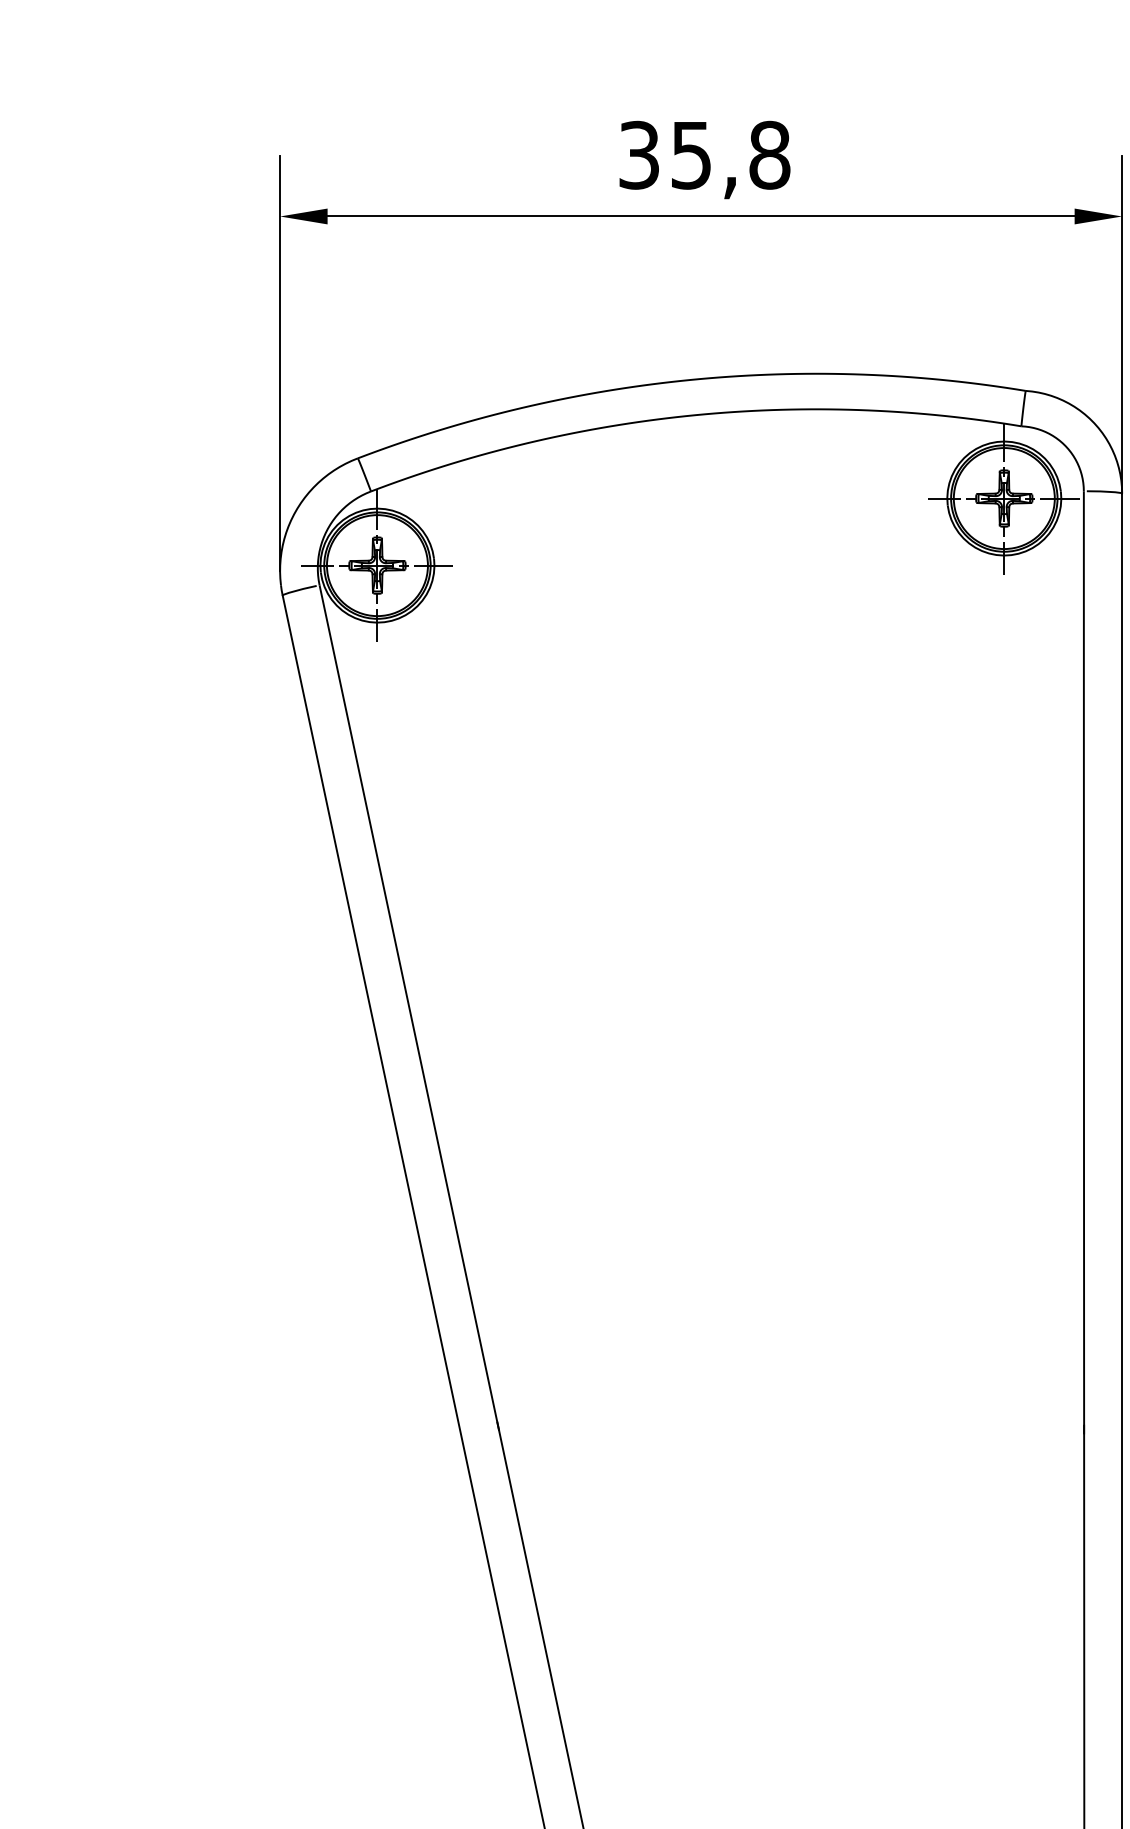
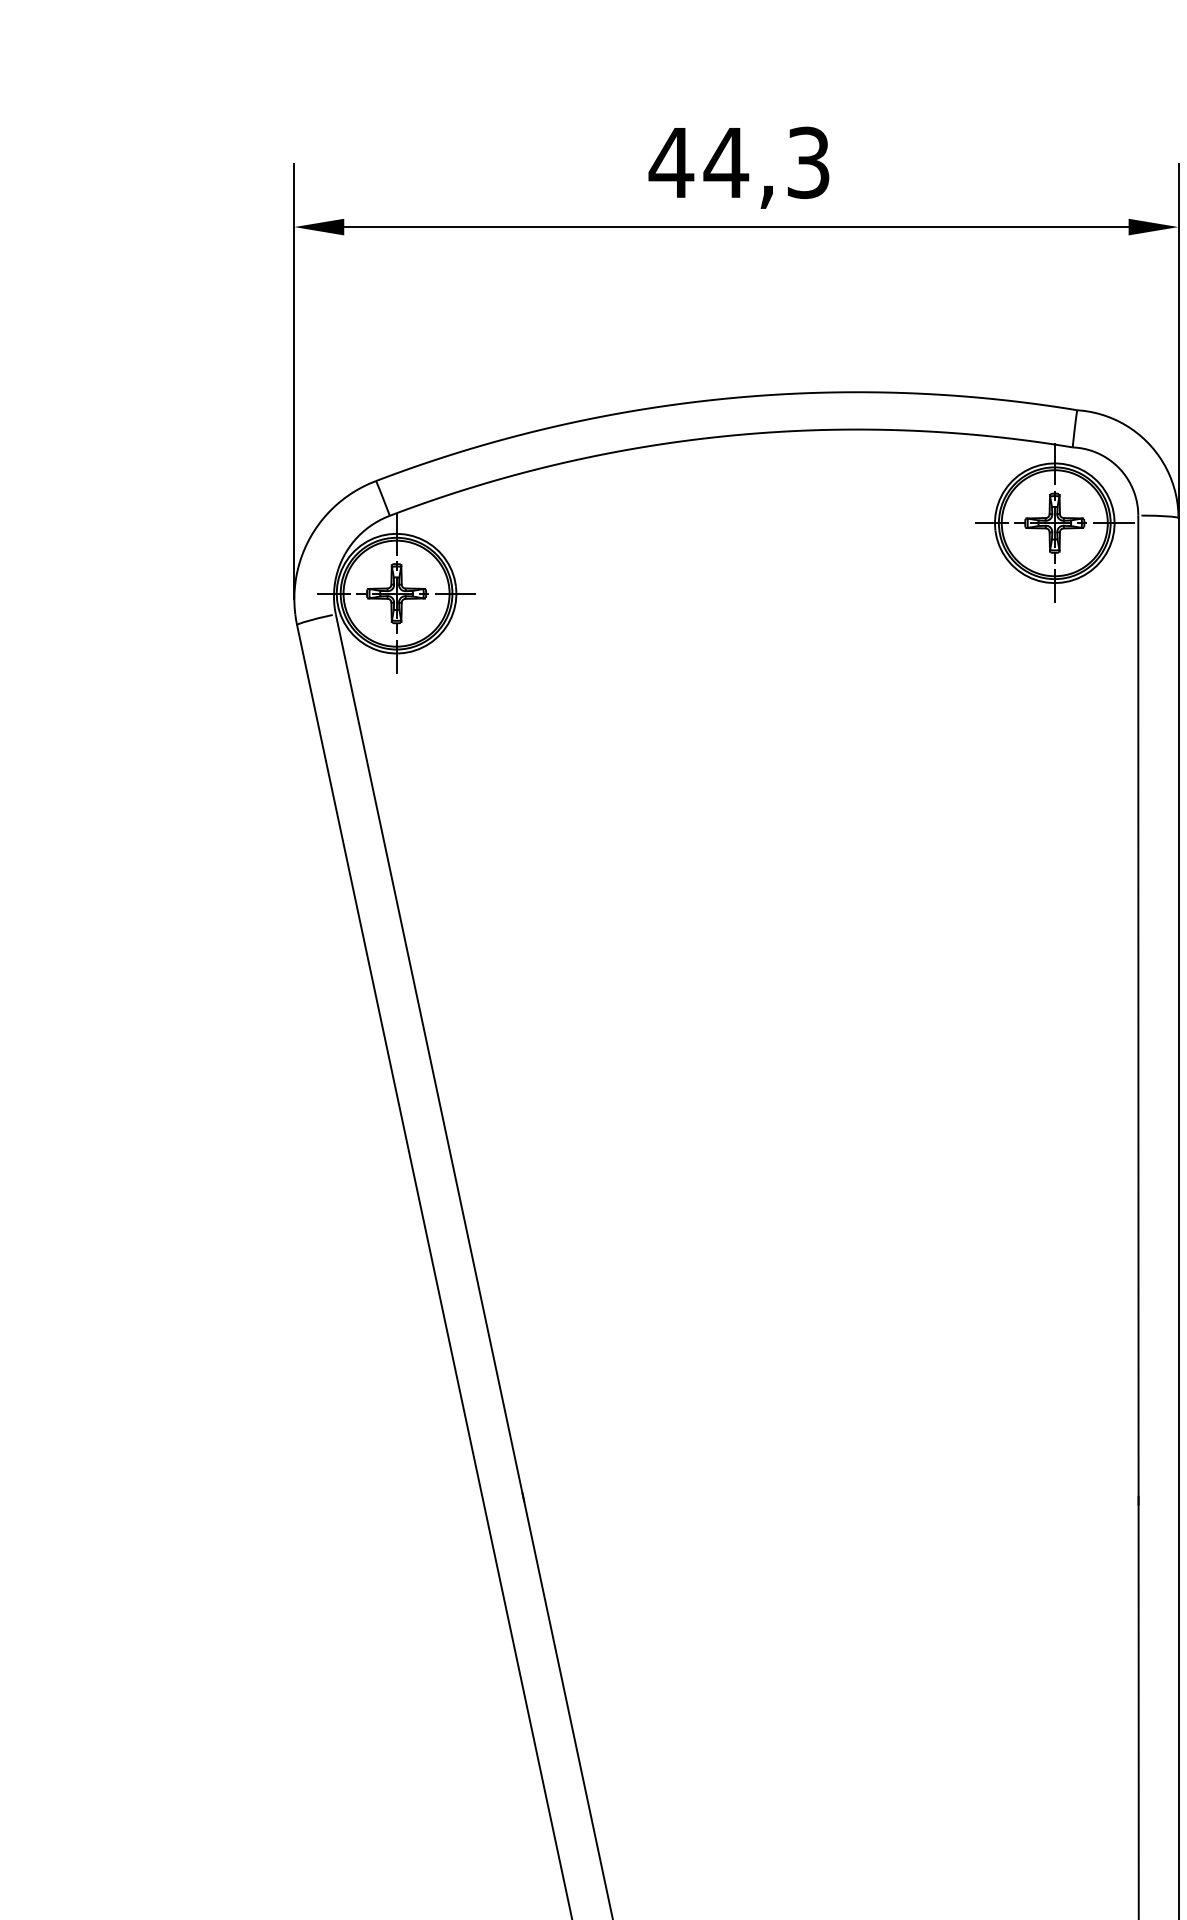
text: (703, 154) -> (738, 161), 35,8 -> 44,3

